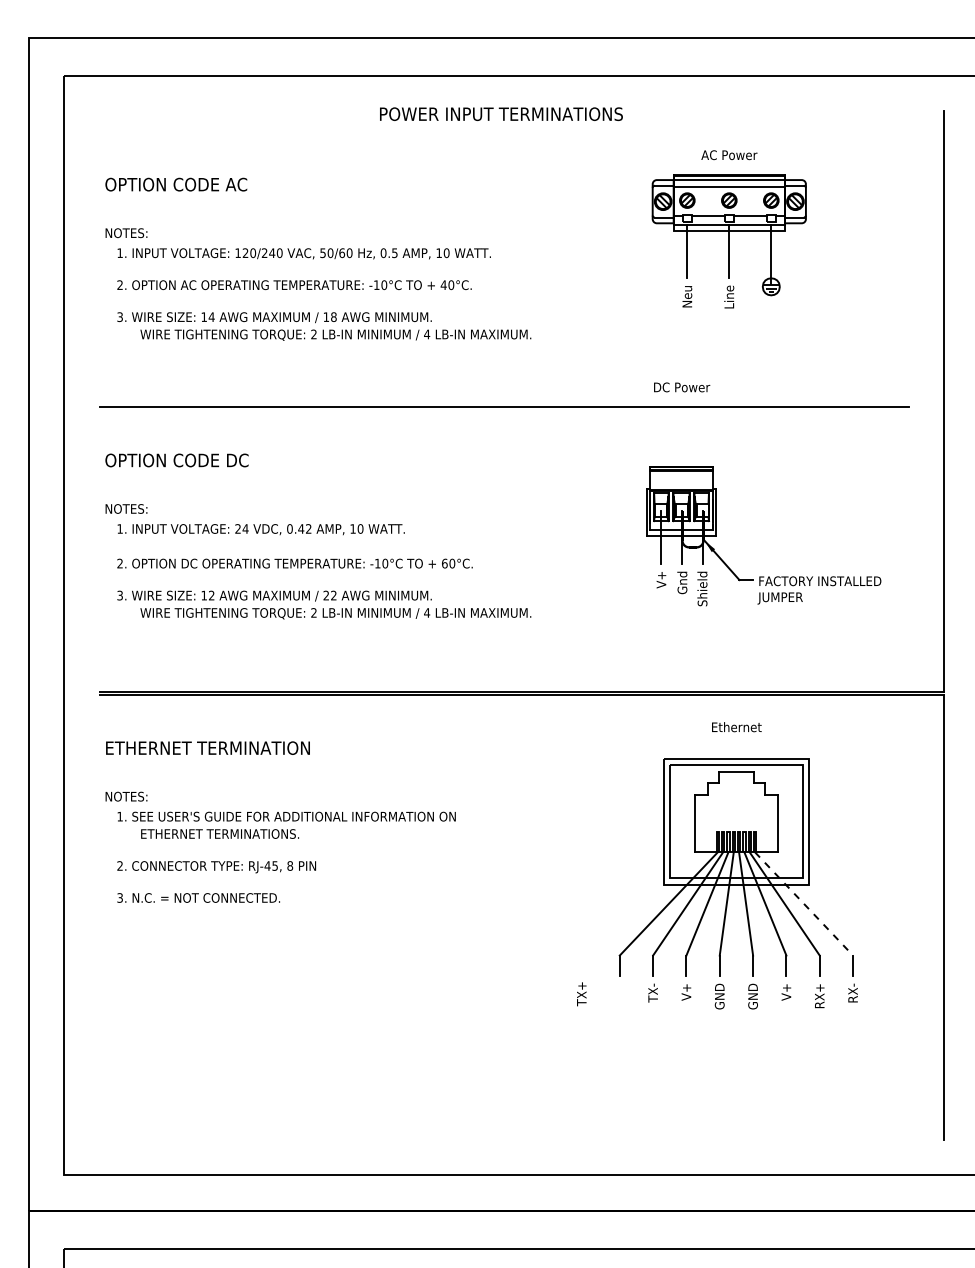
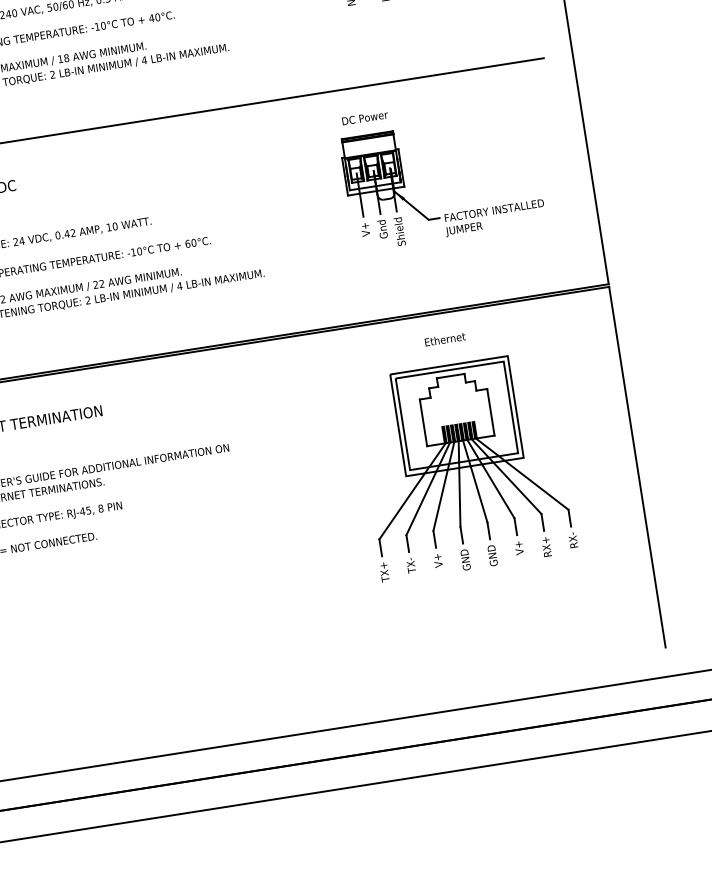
text: (682, 387) -> (365, 118), moved
line: (804, 904) -> (522, 474), dashed -> solid
text: (581, 994) -> (384, 572), moved

